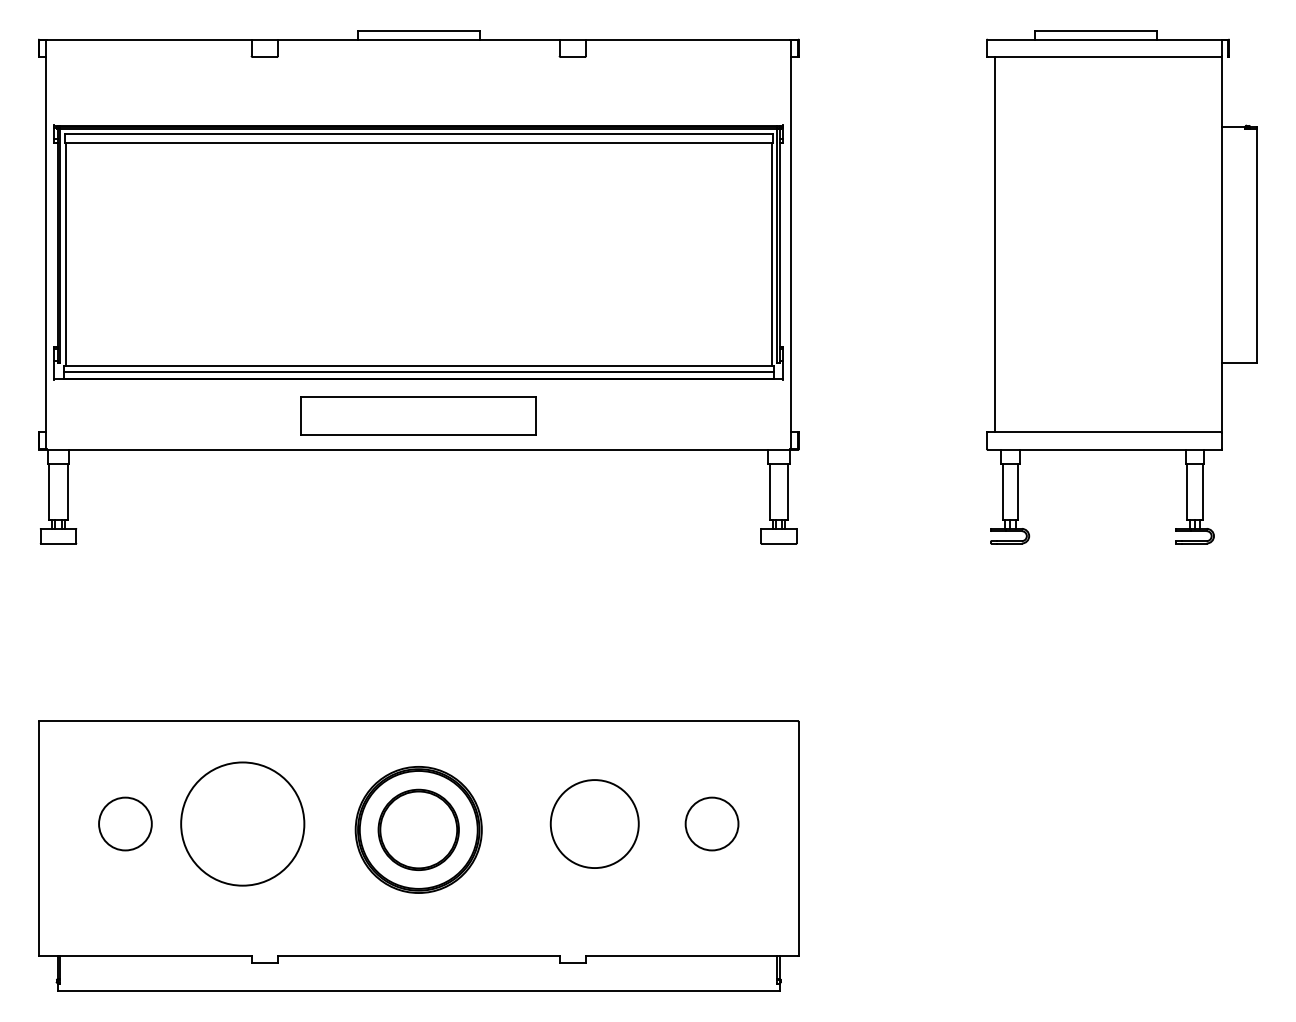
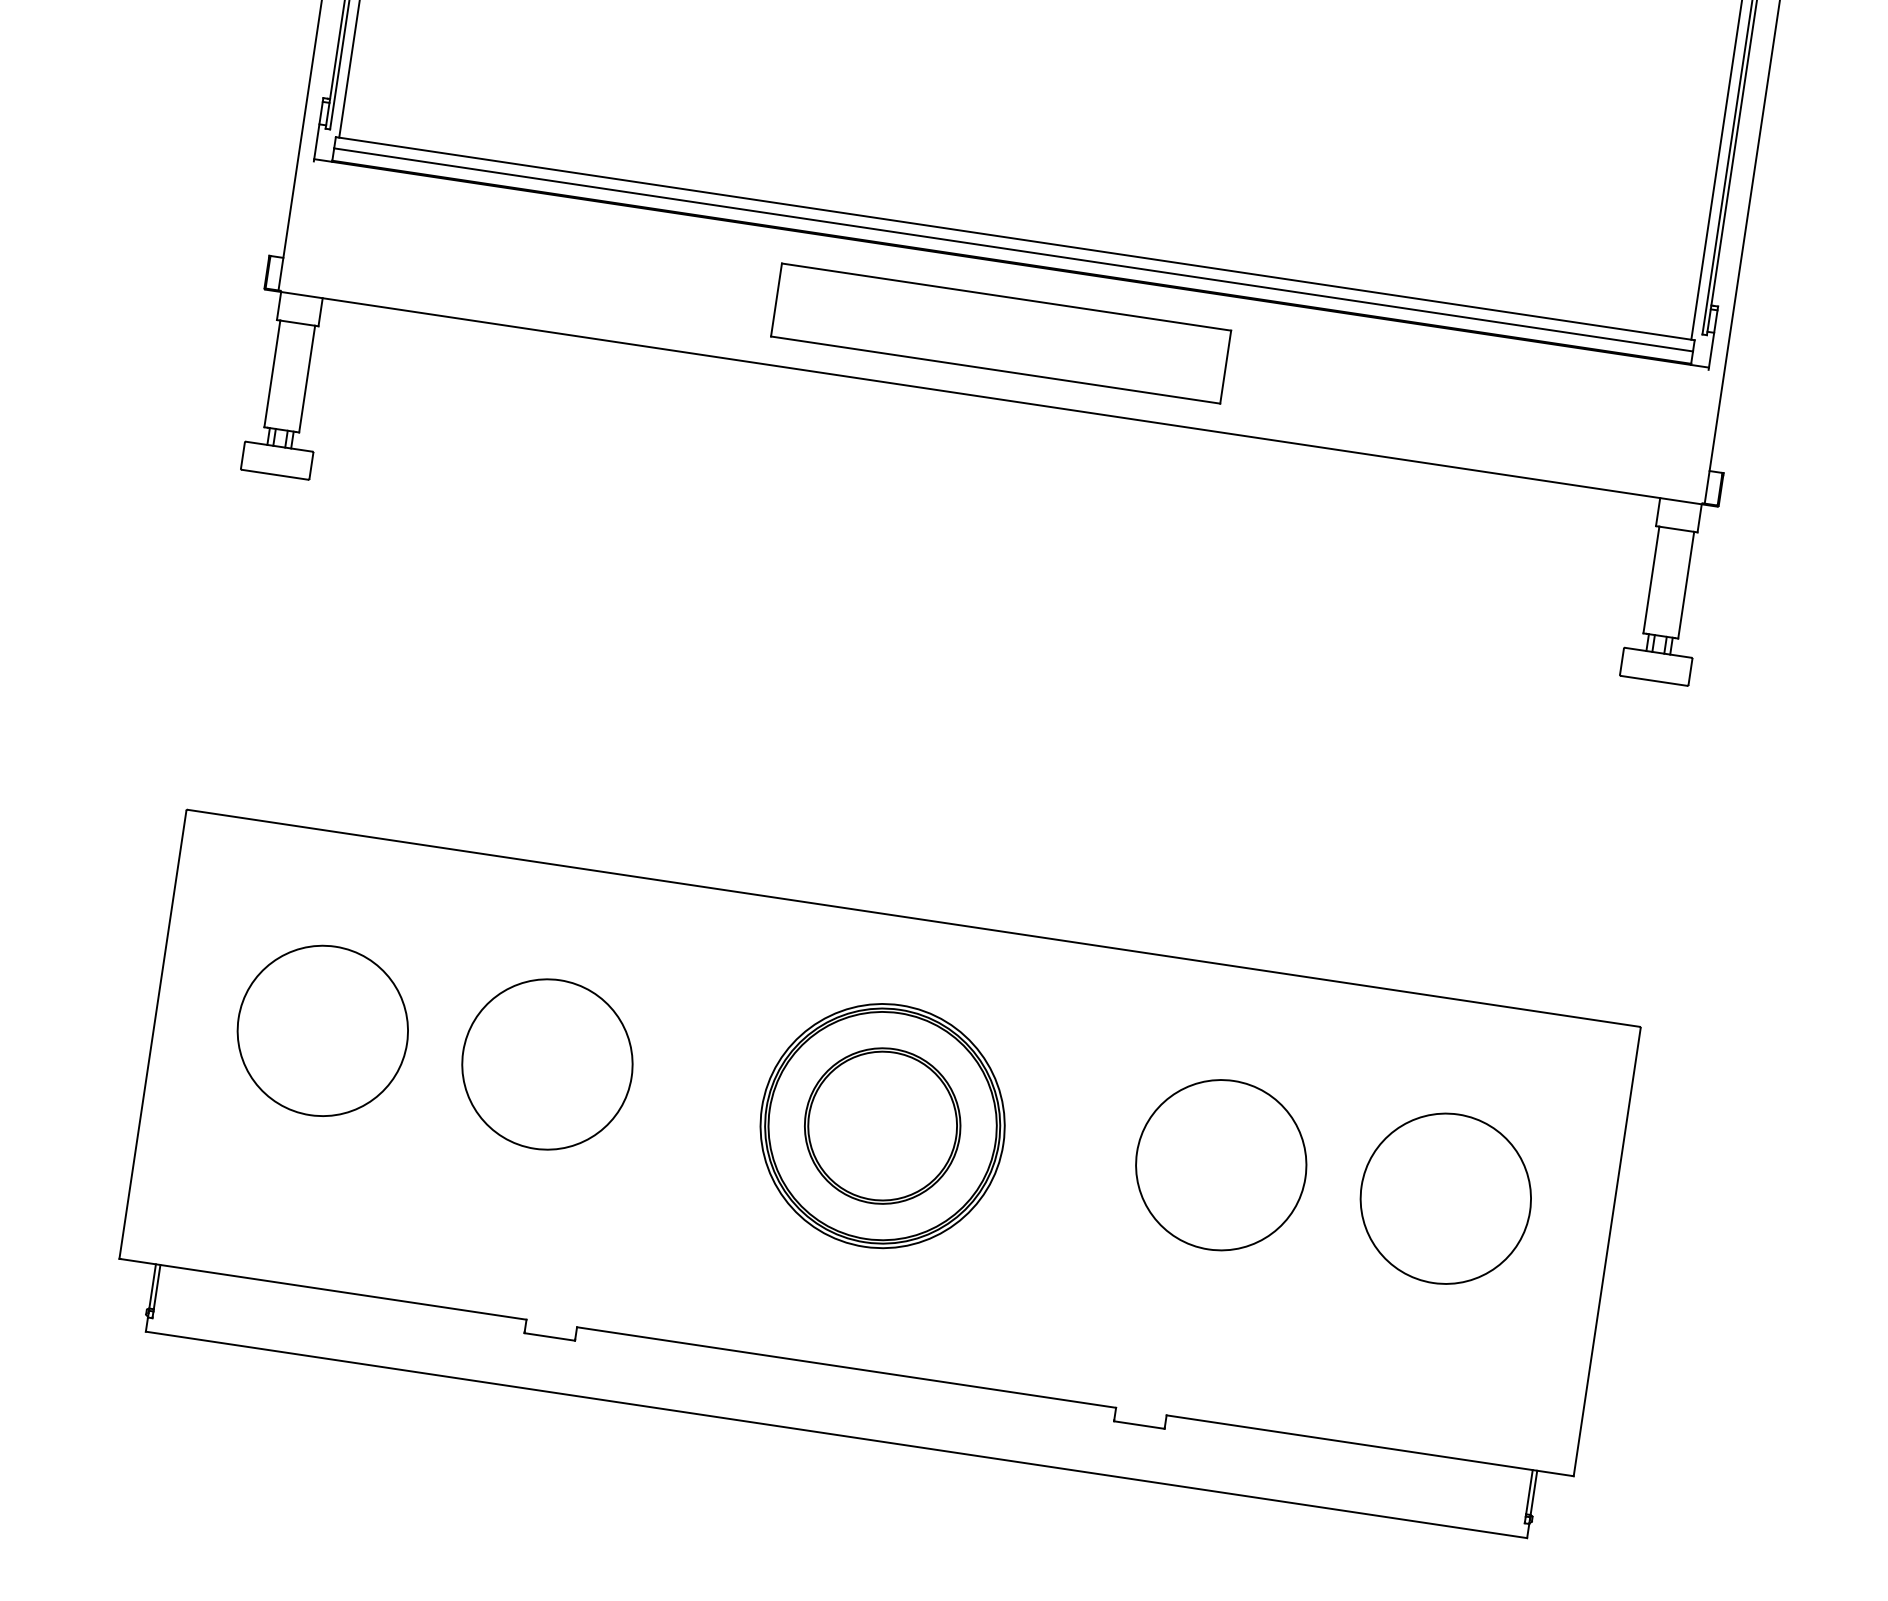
circle: (125, 823) -> (323, 1029), size x1.67
circle: (711, 823) -> (1444, 1197), size x1.67
circle: (242, 824) -> (546, 1065), size x0.71

